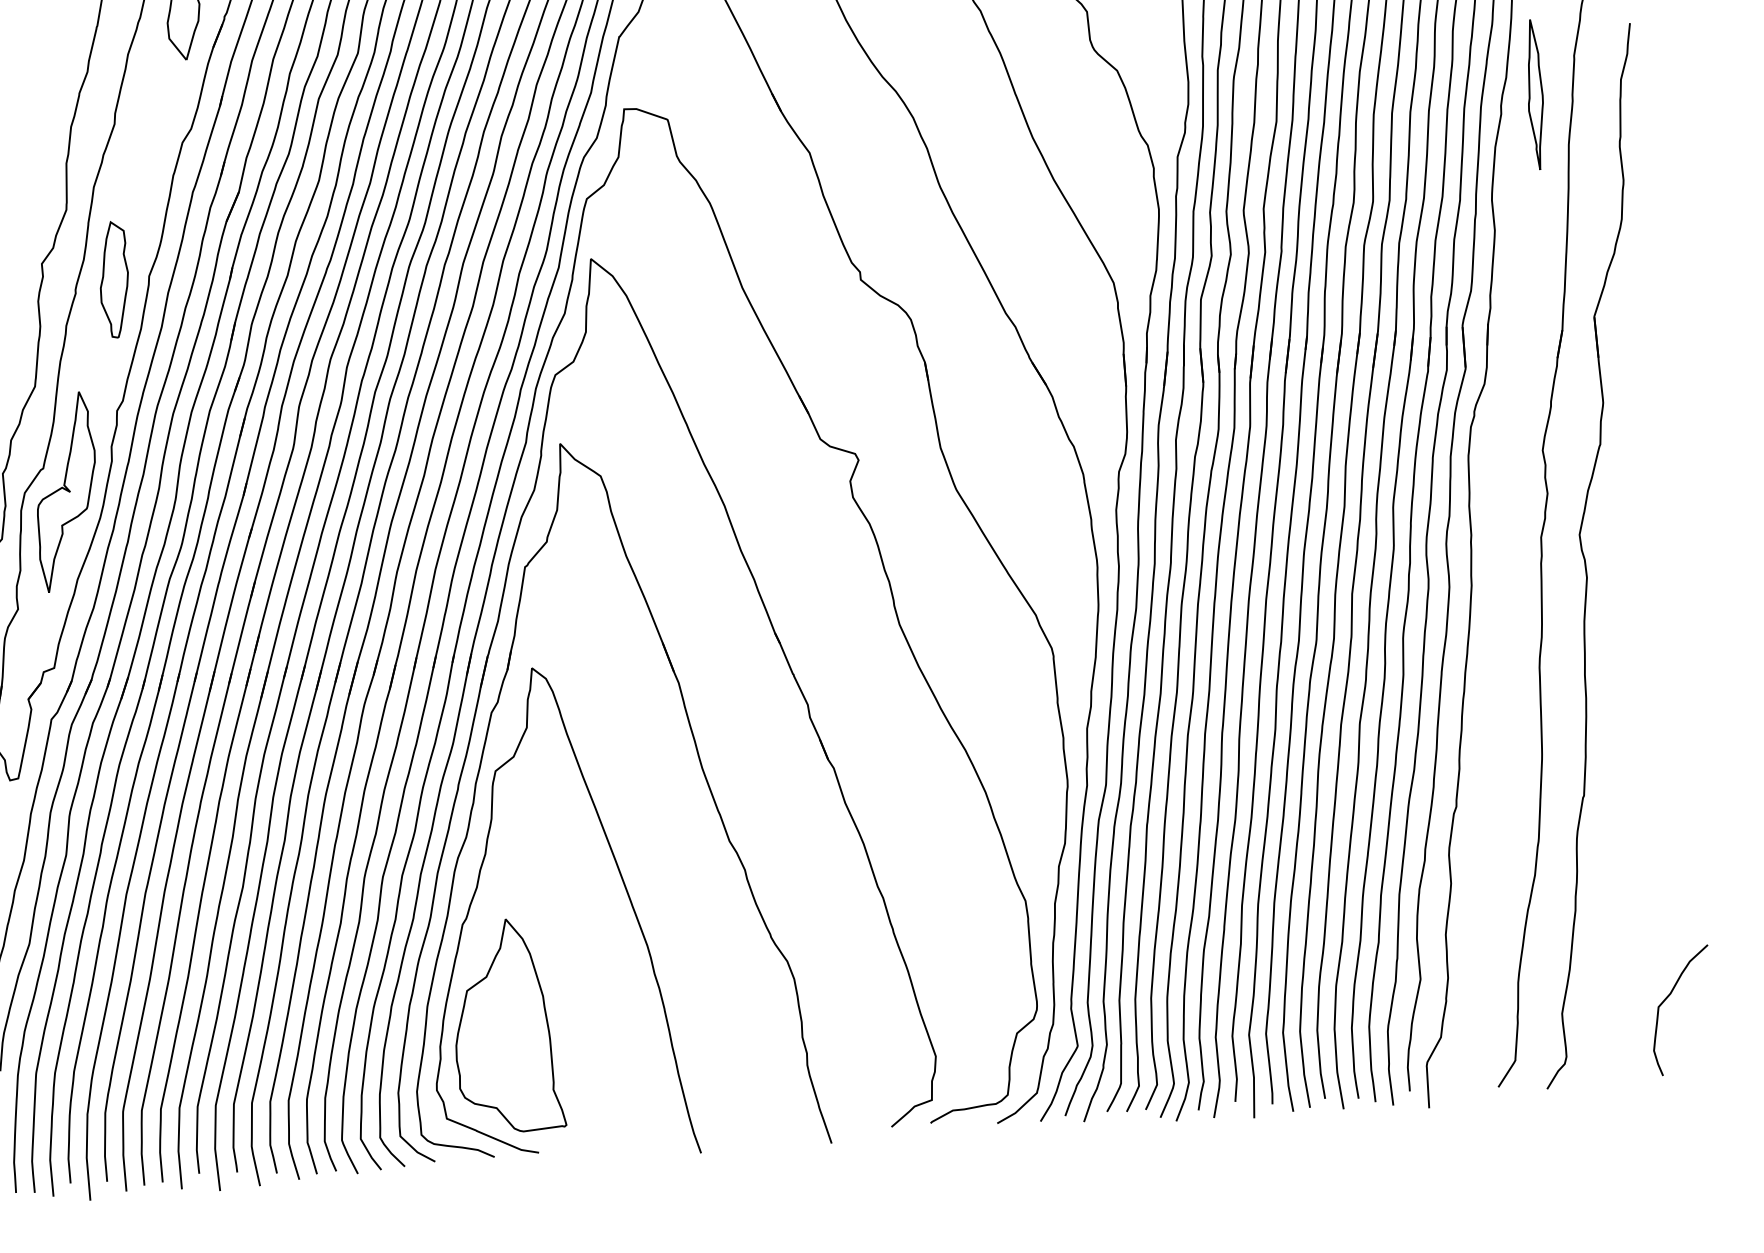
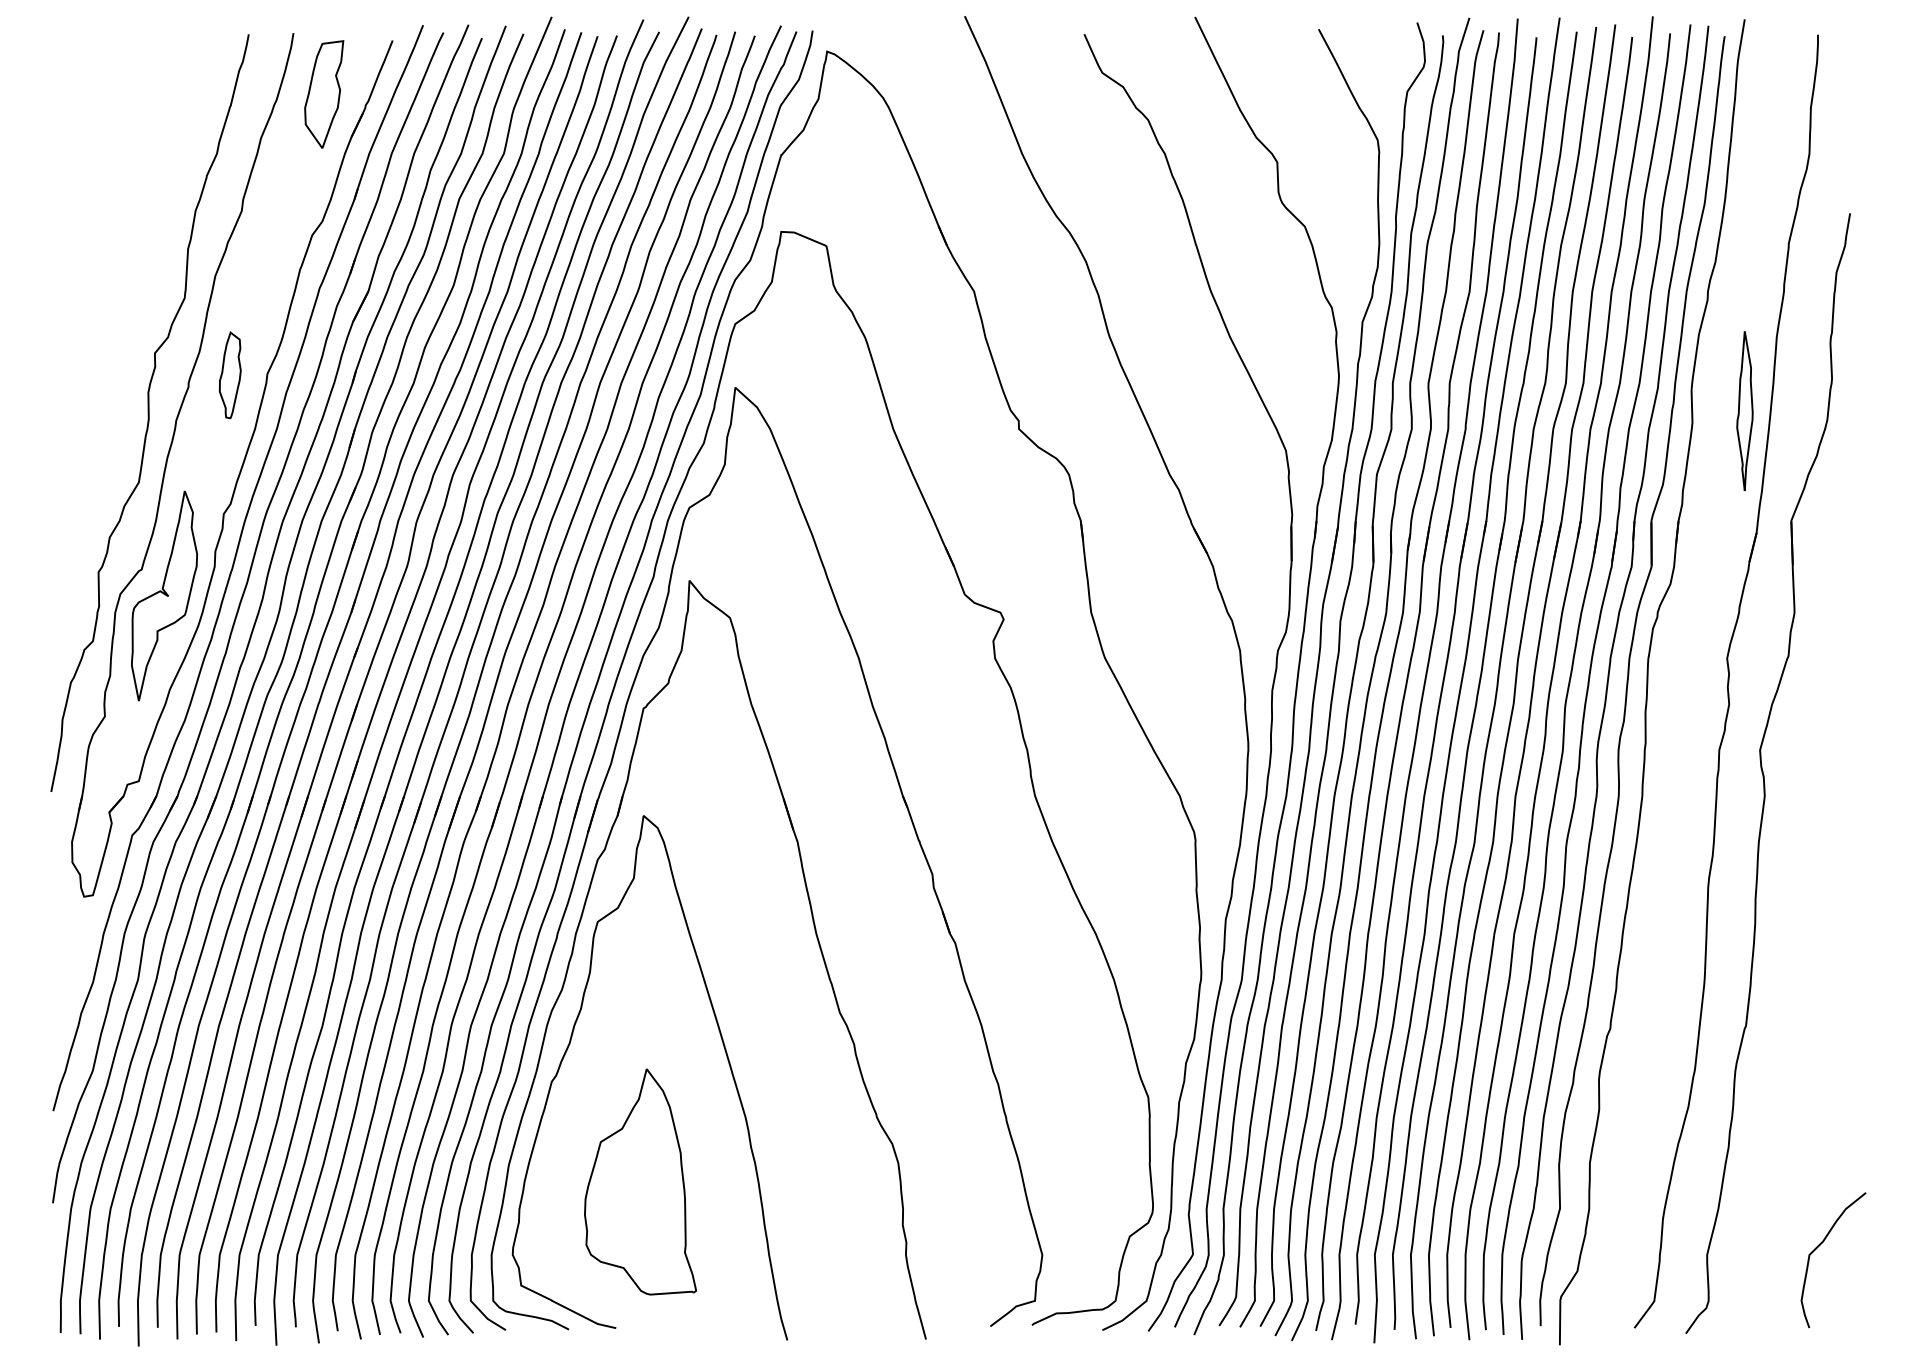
part: (1534, 95) -> (1744, 411), moved
part: (114, 279) -> (230, 375), size x0.7
part: (507, 1025) -> (640, 1181), moved

